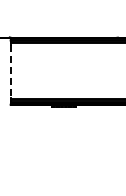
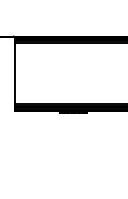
line: (10, 71) -> (14, 73), dashed -> solid

